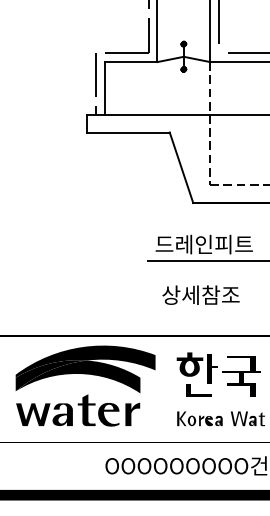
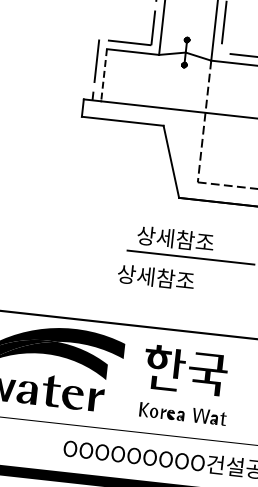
line: (104, 89) -> (103, 76), solid -> dashed
text: (203, 244) -> (184, 240), 드레인피트 -> 상세참조
text: (200, 294) -> (155, 276), moved

